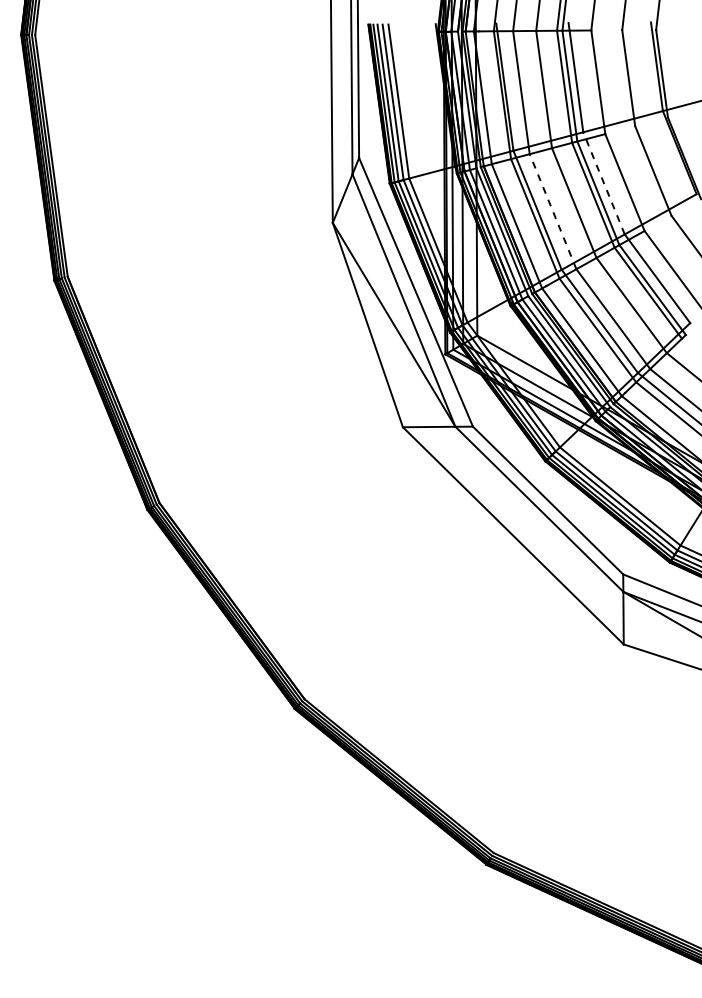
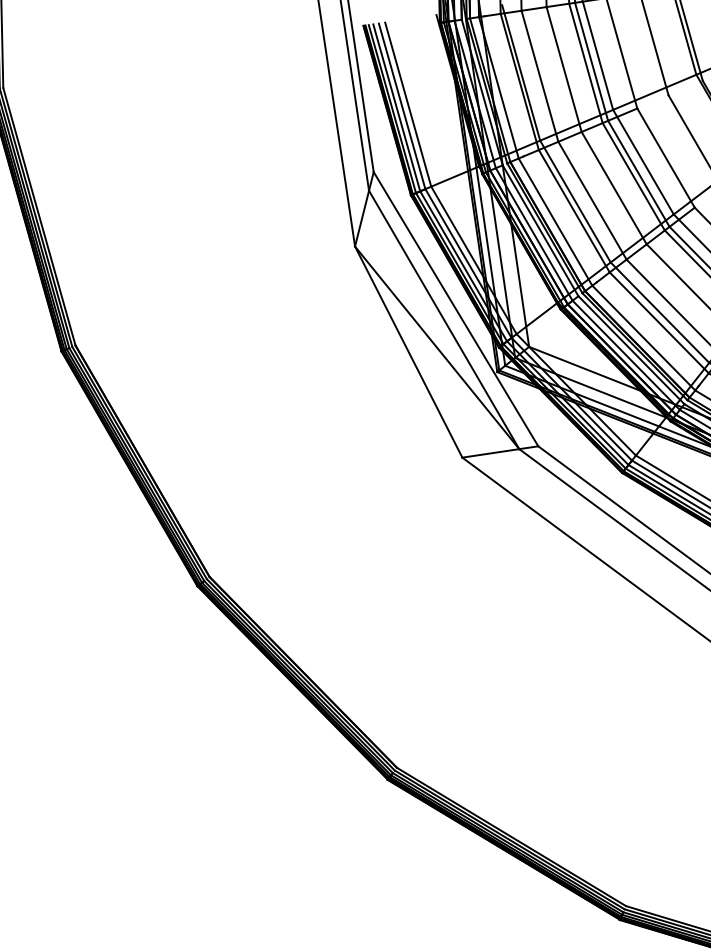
line: (603, 182) -> (642, 161), dashed -> solid
line: (552, 211) -> (591, 200), dashed -> solid

